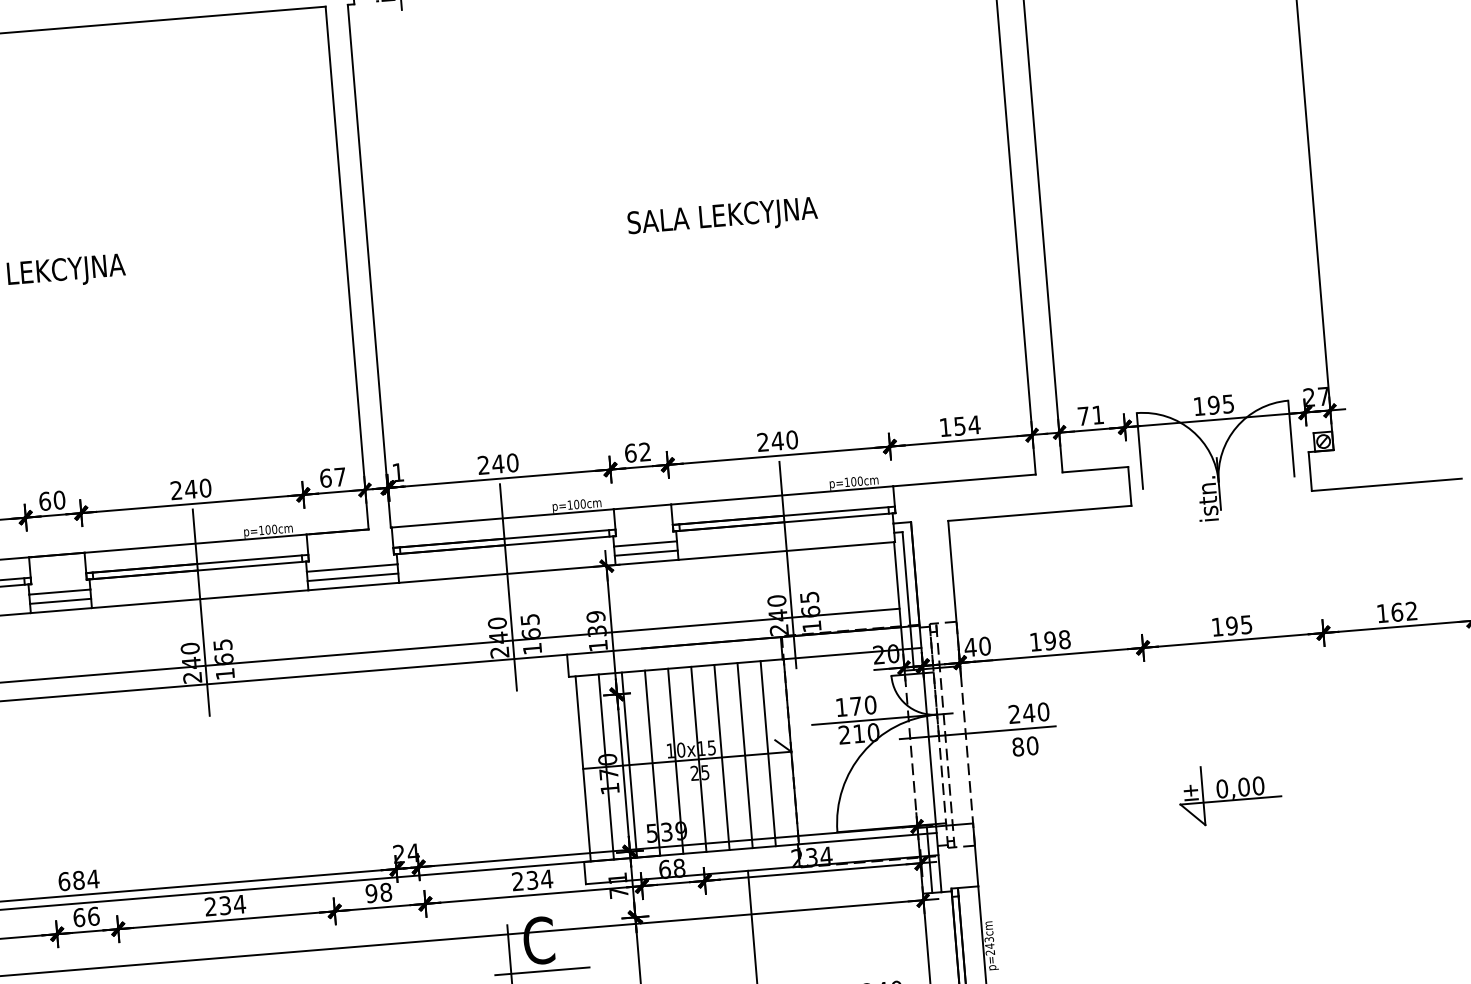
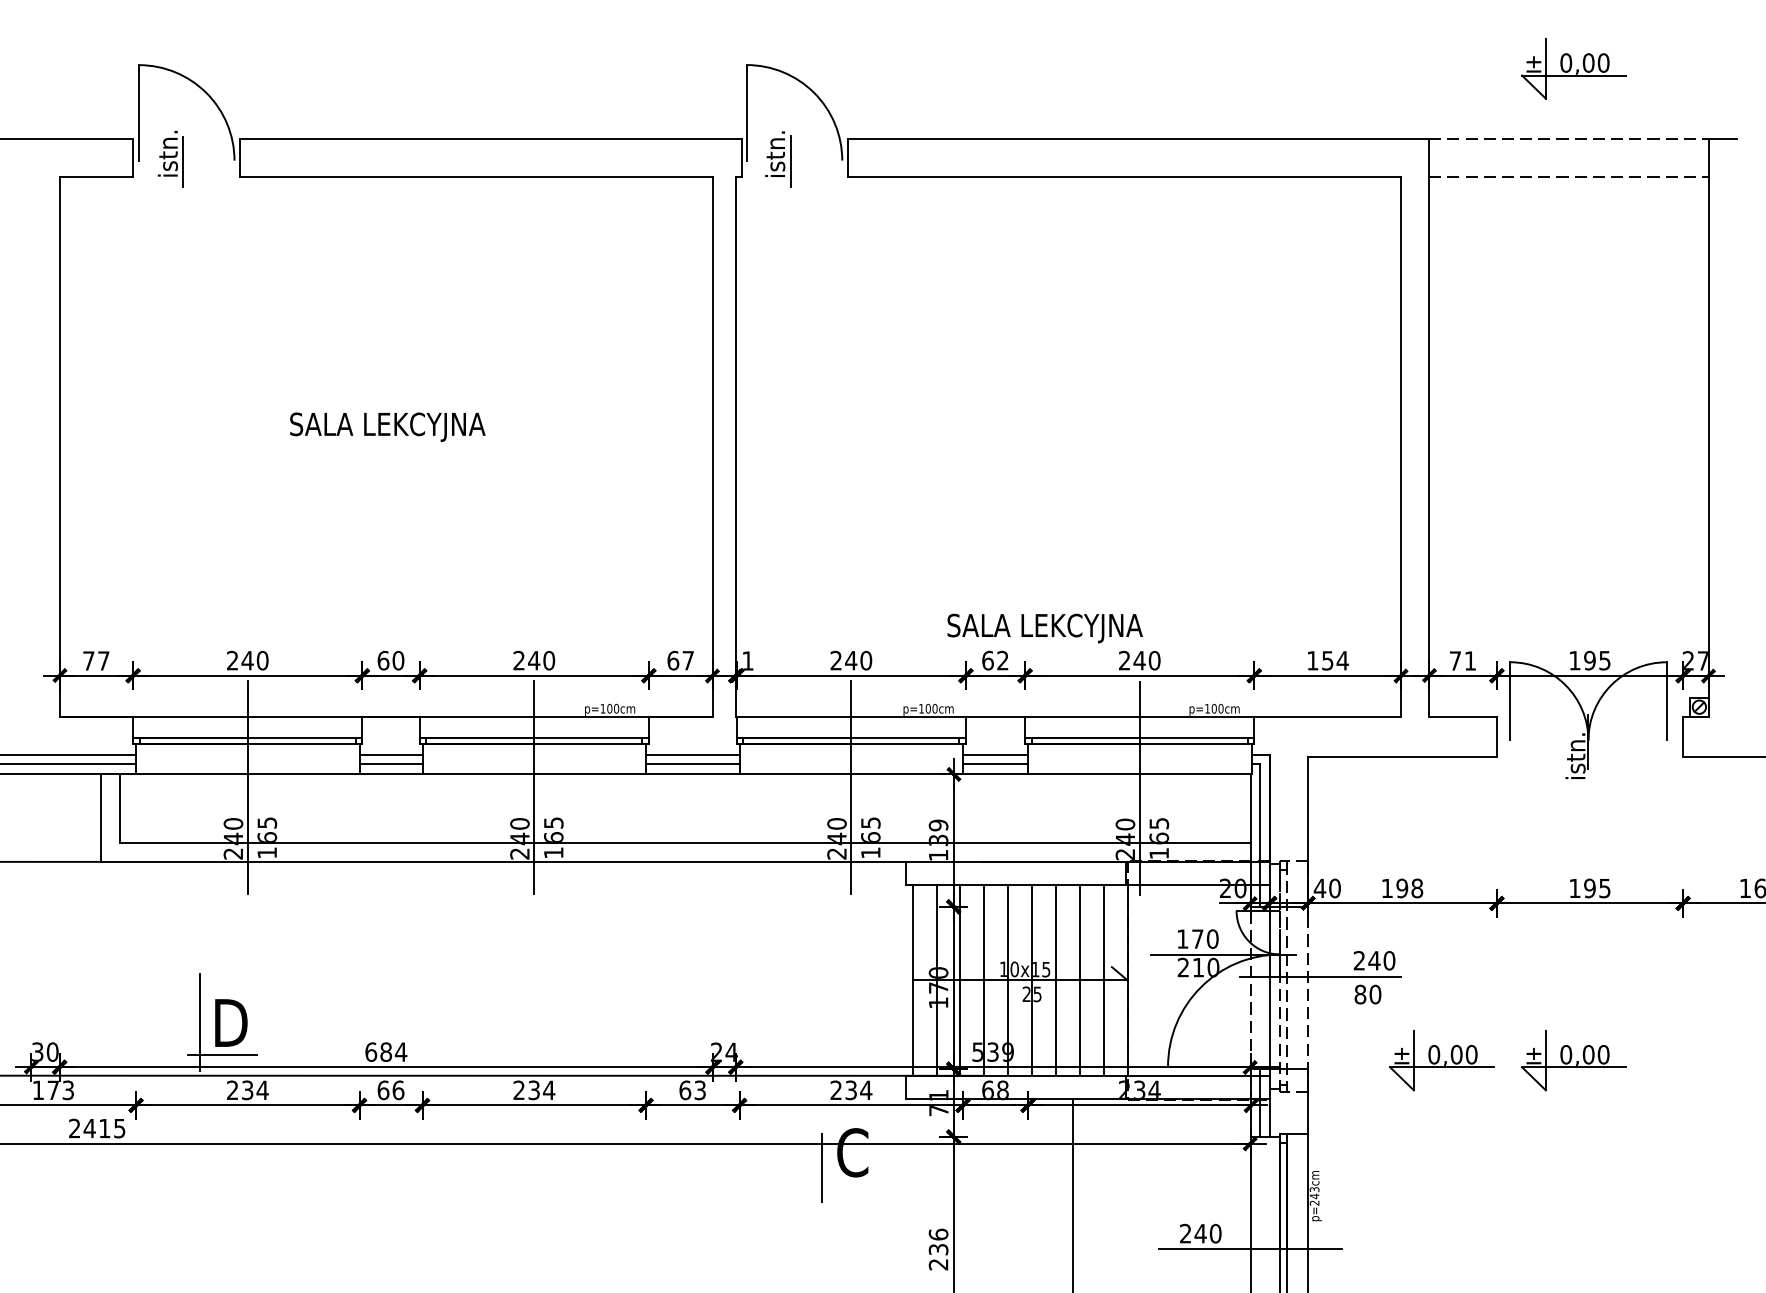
text: (722, 218) -> (1044, 628), moved
part: (1101, 804) -> (1441, 1060), added
text: (378, 893) -> (692, 1090), 98 -> 63
line: (542, 971) -> (853, 1184), removed

